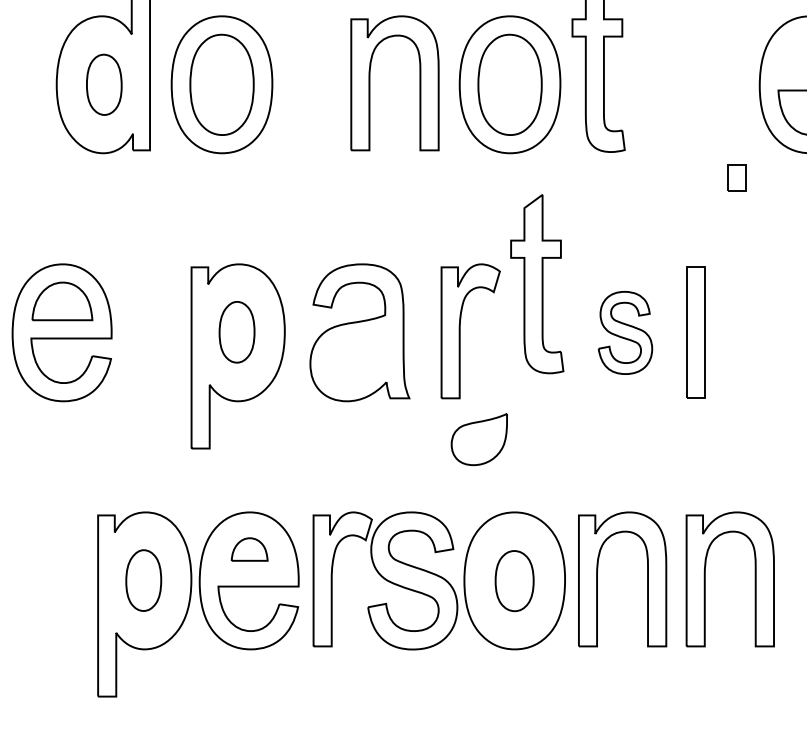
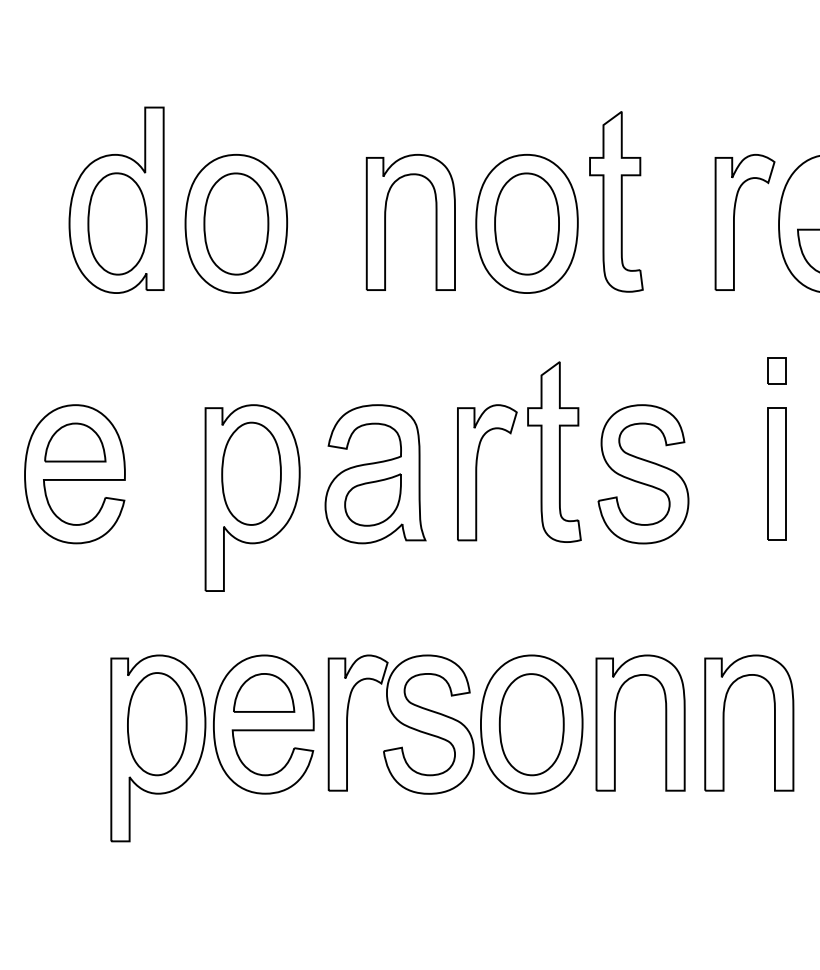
part: (715, 83) -> (734, 222), added
part: (104, 84) -> (117, 223), size x1.67
part: (736, 177) -> (776, 370), moved
part: (537, 283) -> (554, 451), moved
part: (237, 332) -> (251, 473), size x1.67
part: (694, 332) -> (776, 473), moved
part: (625, 333) -> (643, 474), size x1.67
part: (478, 439) -> (372, 499), moved
part: (249, 549) -> (264, 692), size x1.67
part: (143, 580) -> (157, 724), size x1.67
part: (514, 580) -> (531, 724), size x1.67

